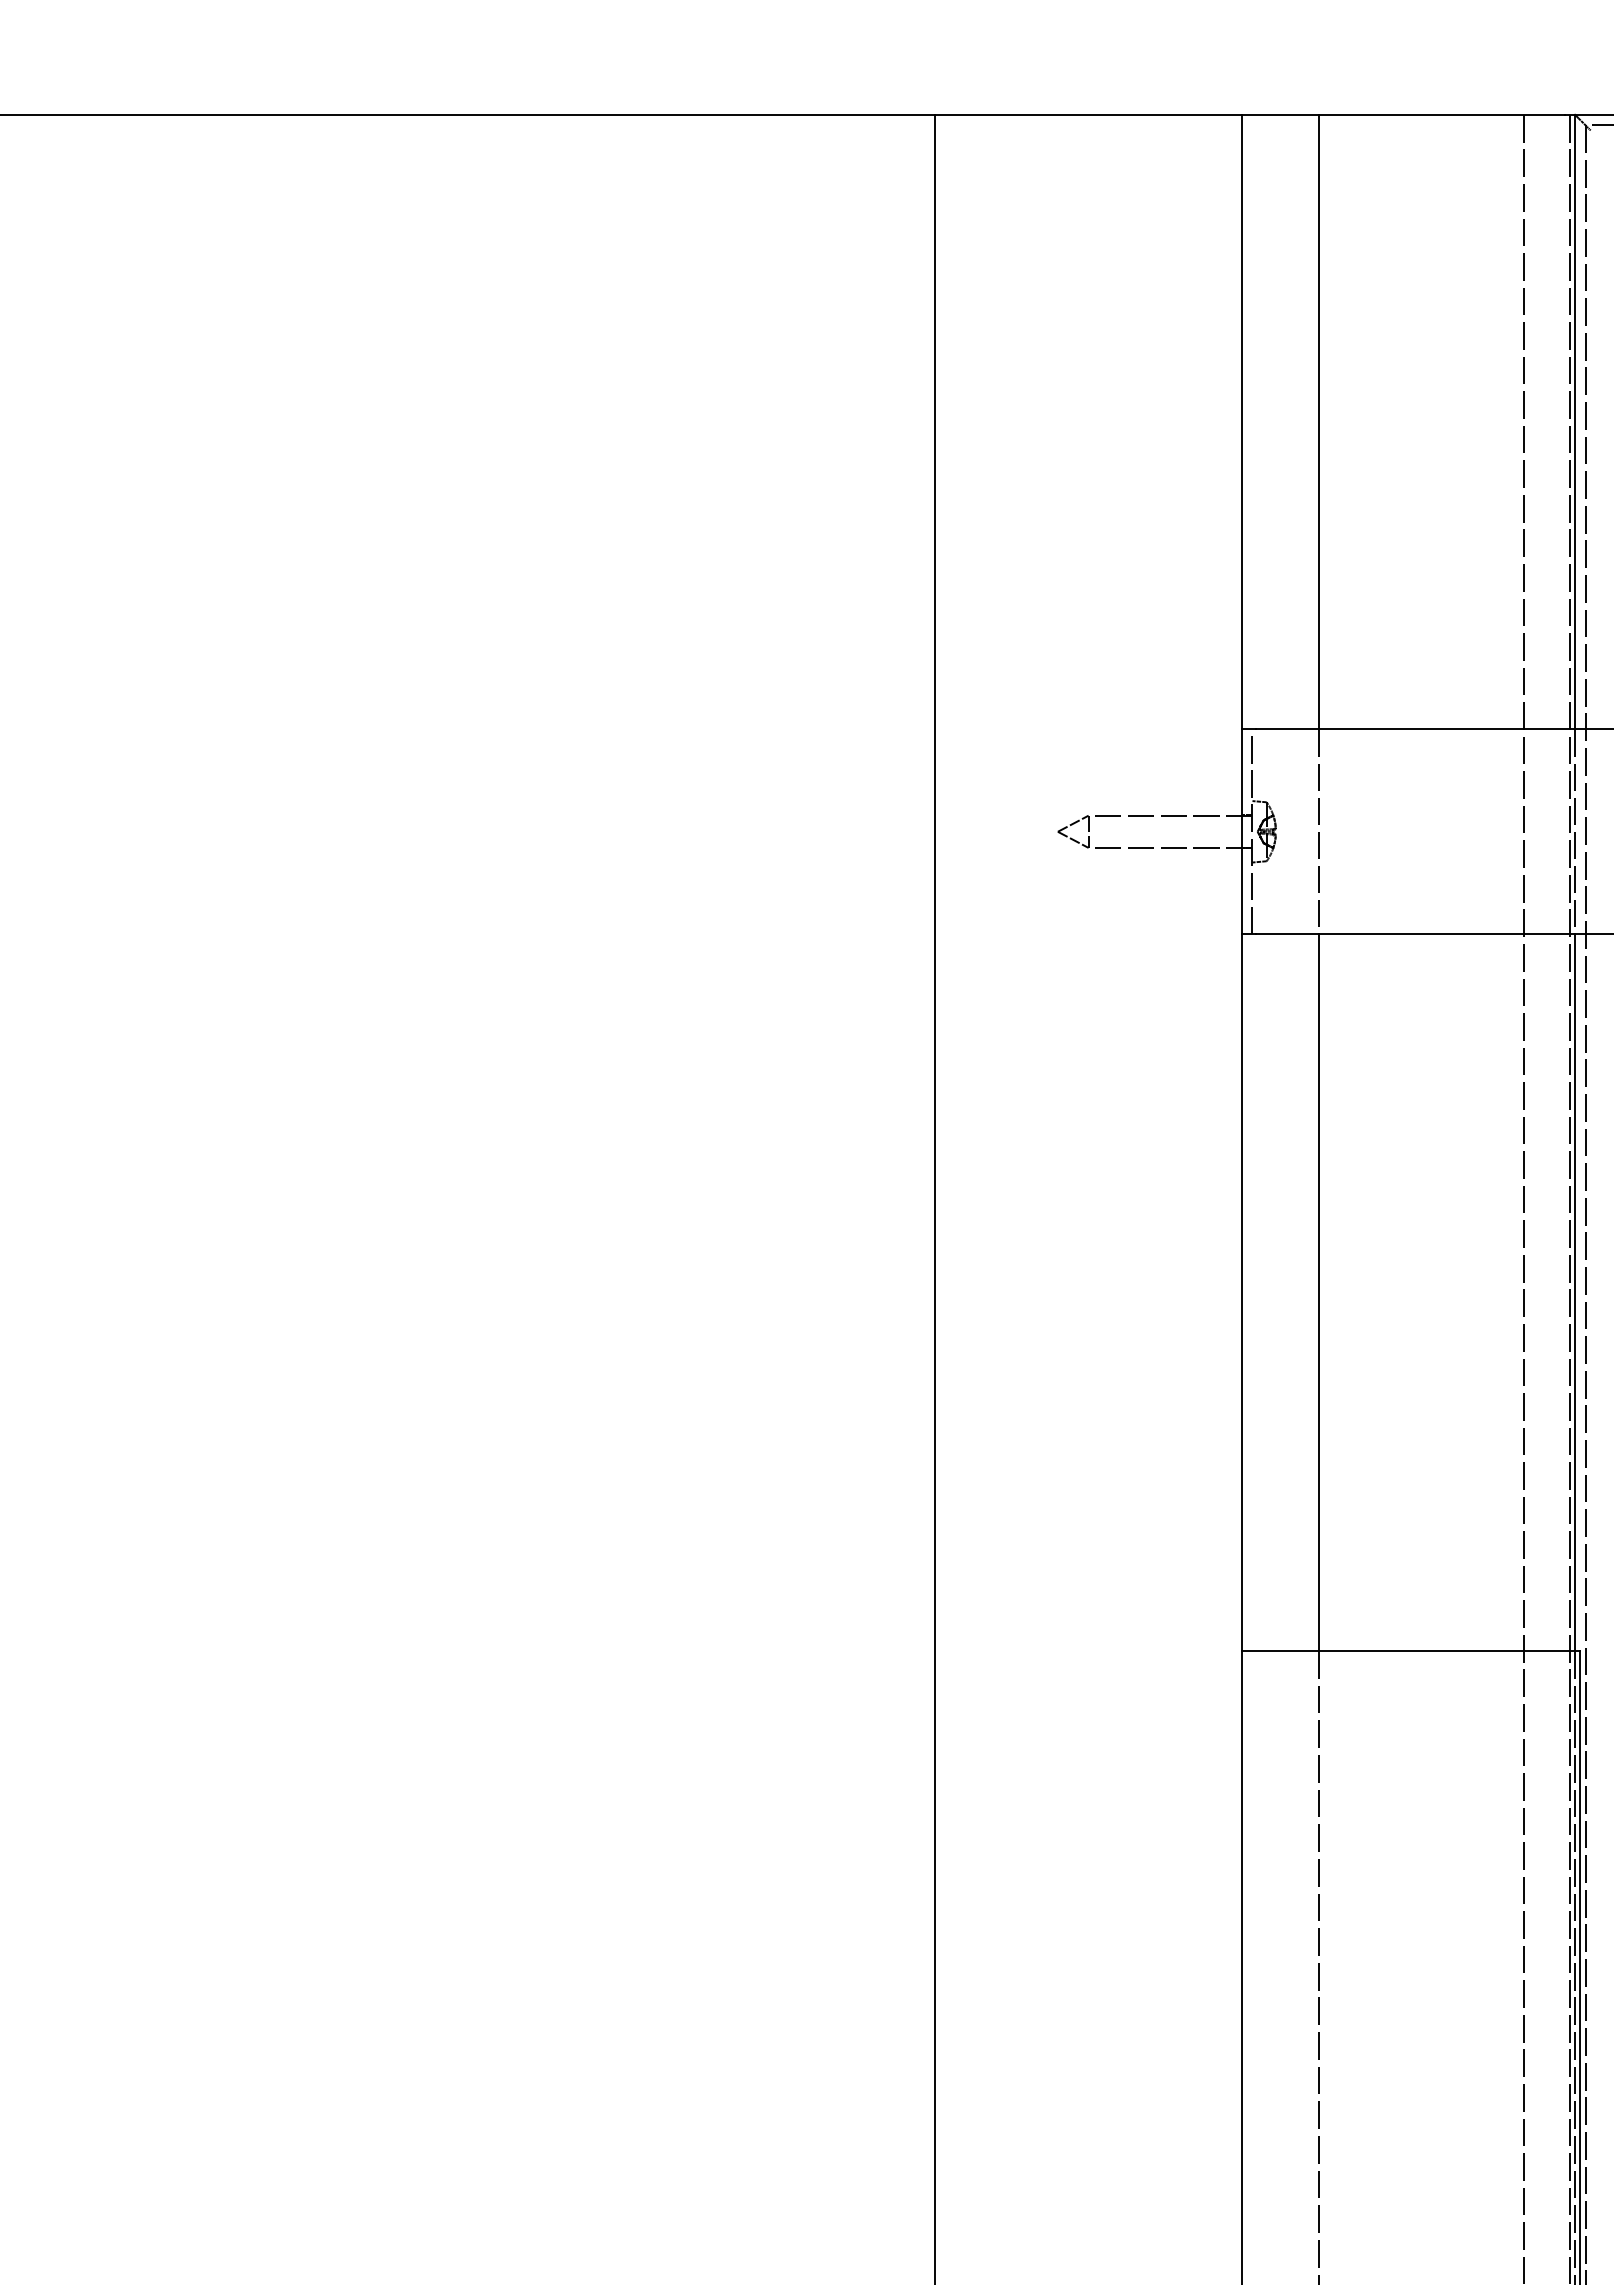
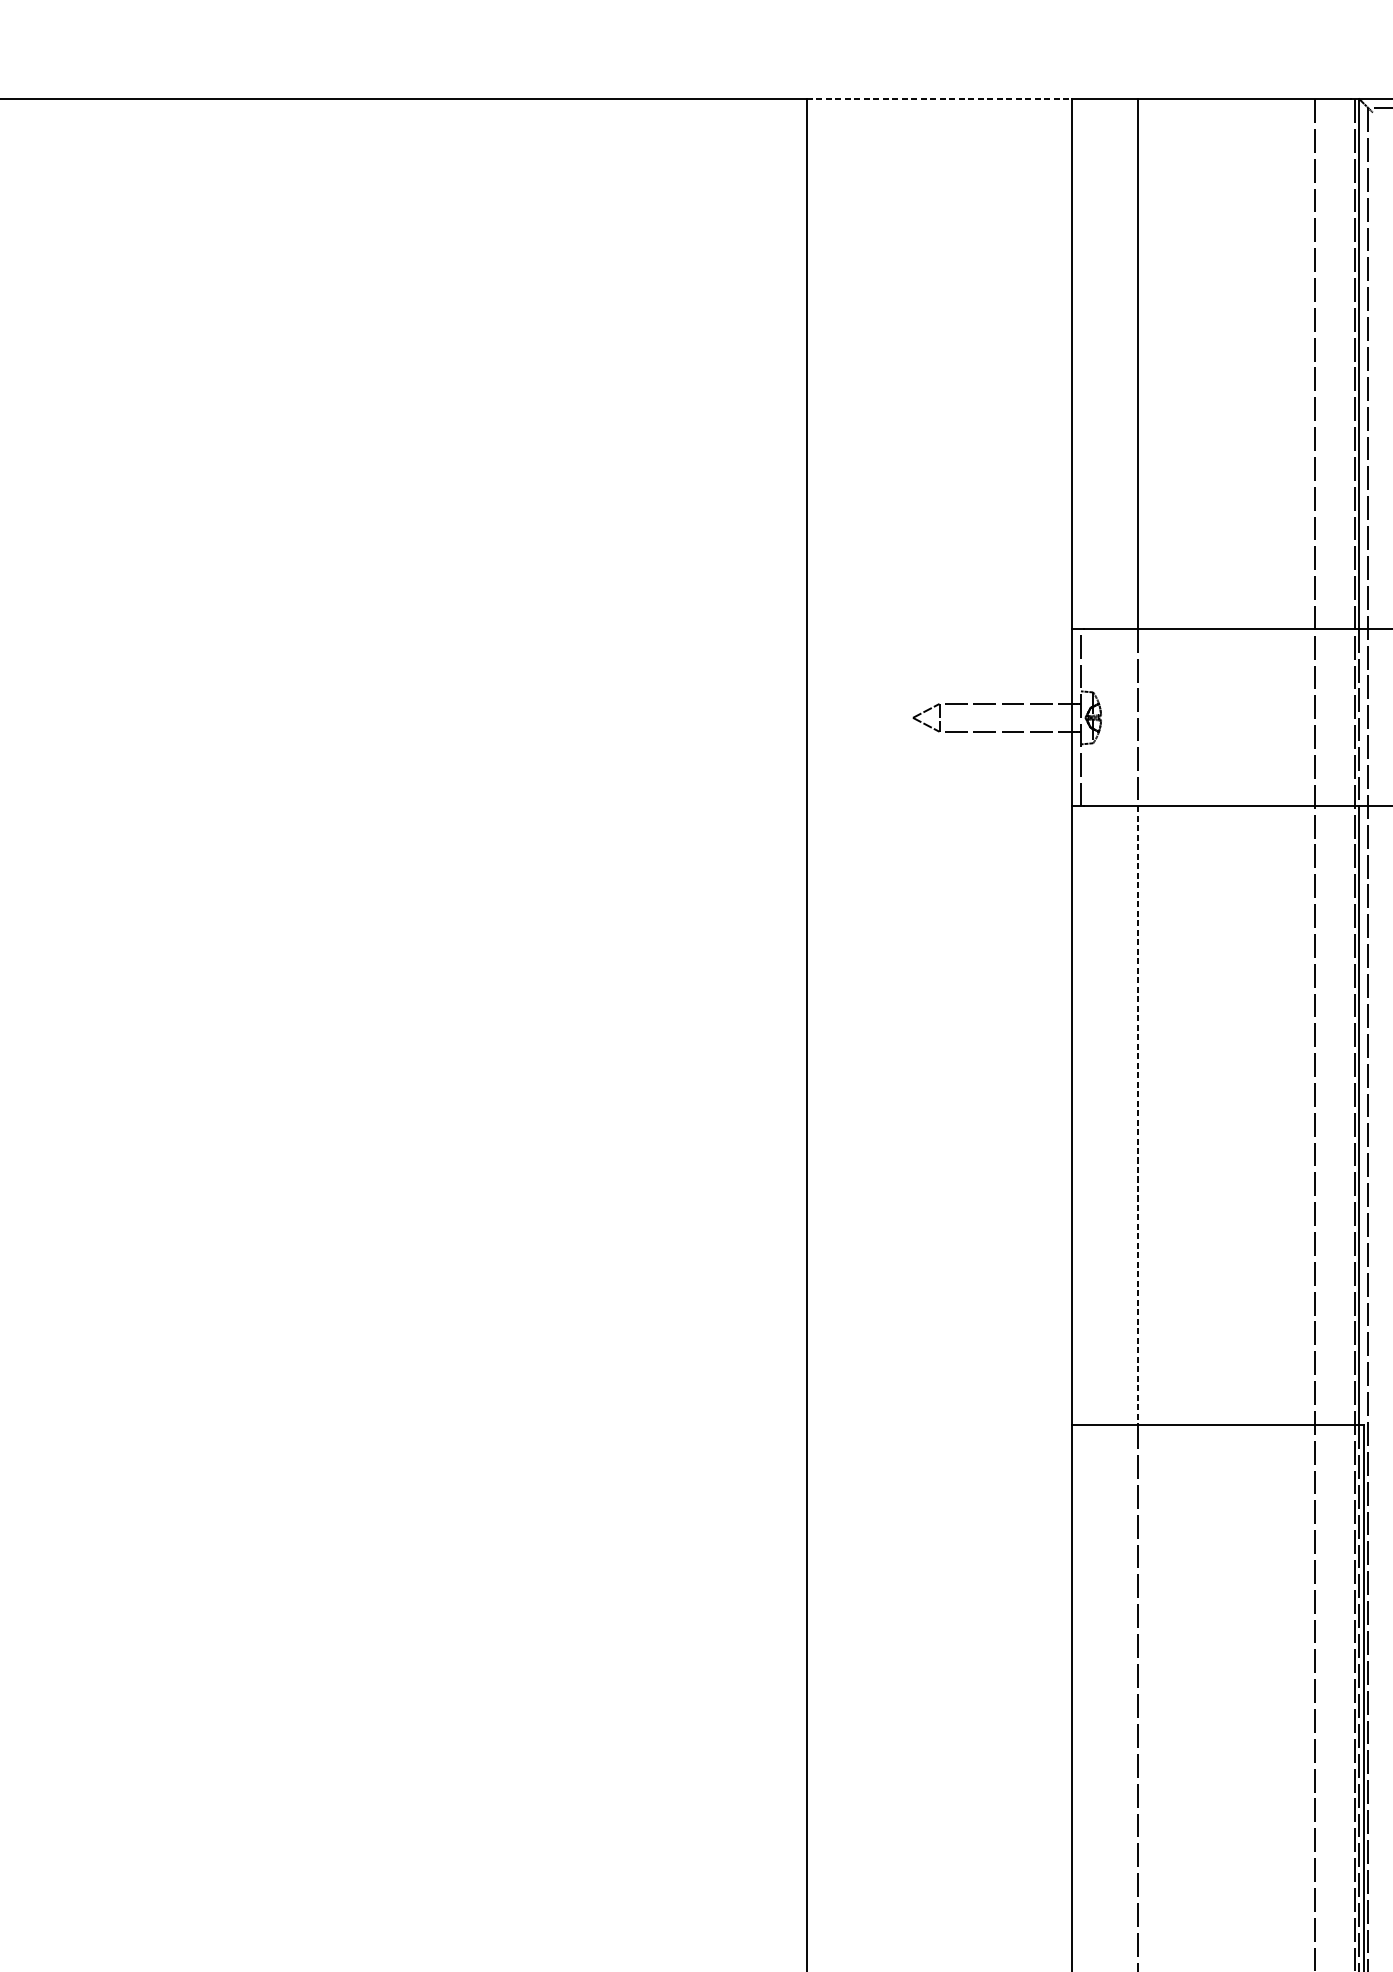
line: (1088, 114) -> (939, 98), solid -> dashed
line: (1319, 1293) -> (1138, 1116), solid -> dashed

